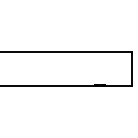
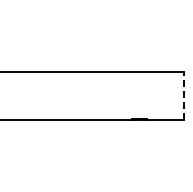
line: (132, 68) -> (184, 95), solid -> dashed

